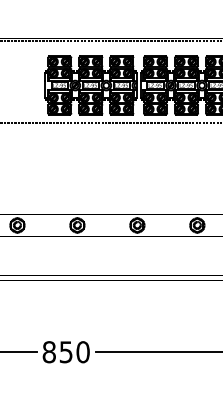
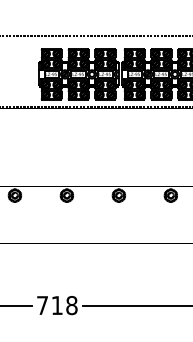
text: (65, 352) -> (56, 305), 850 -> 718

